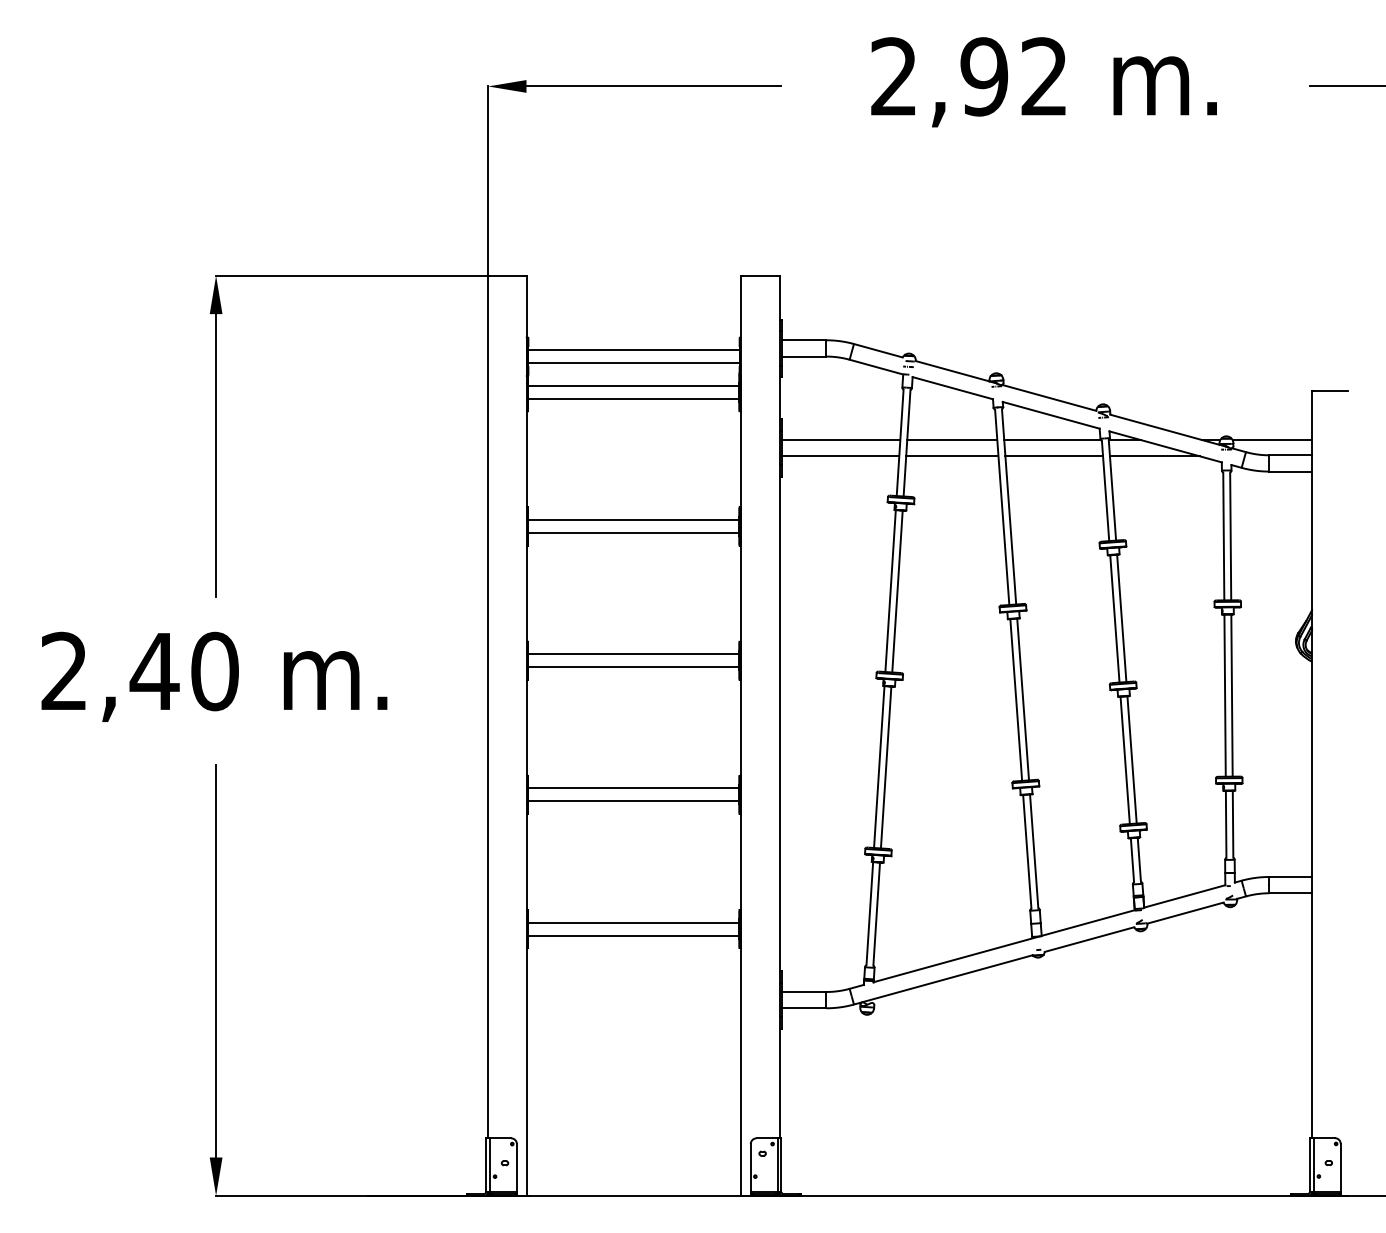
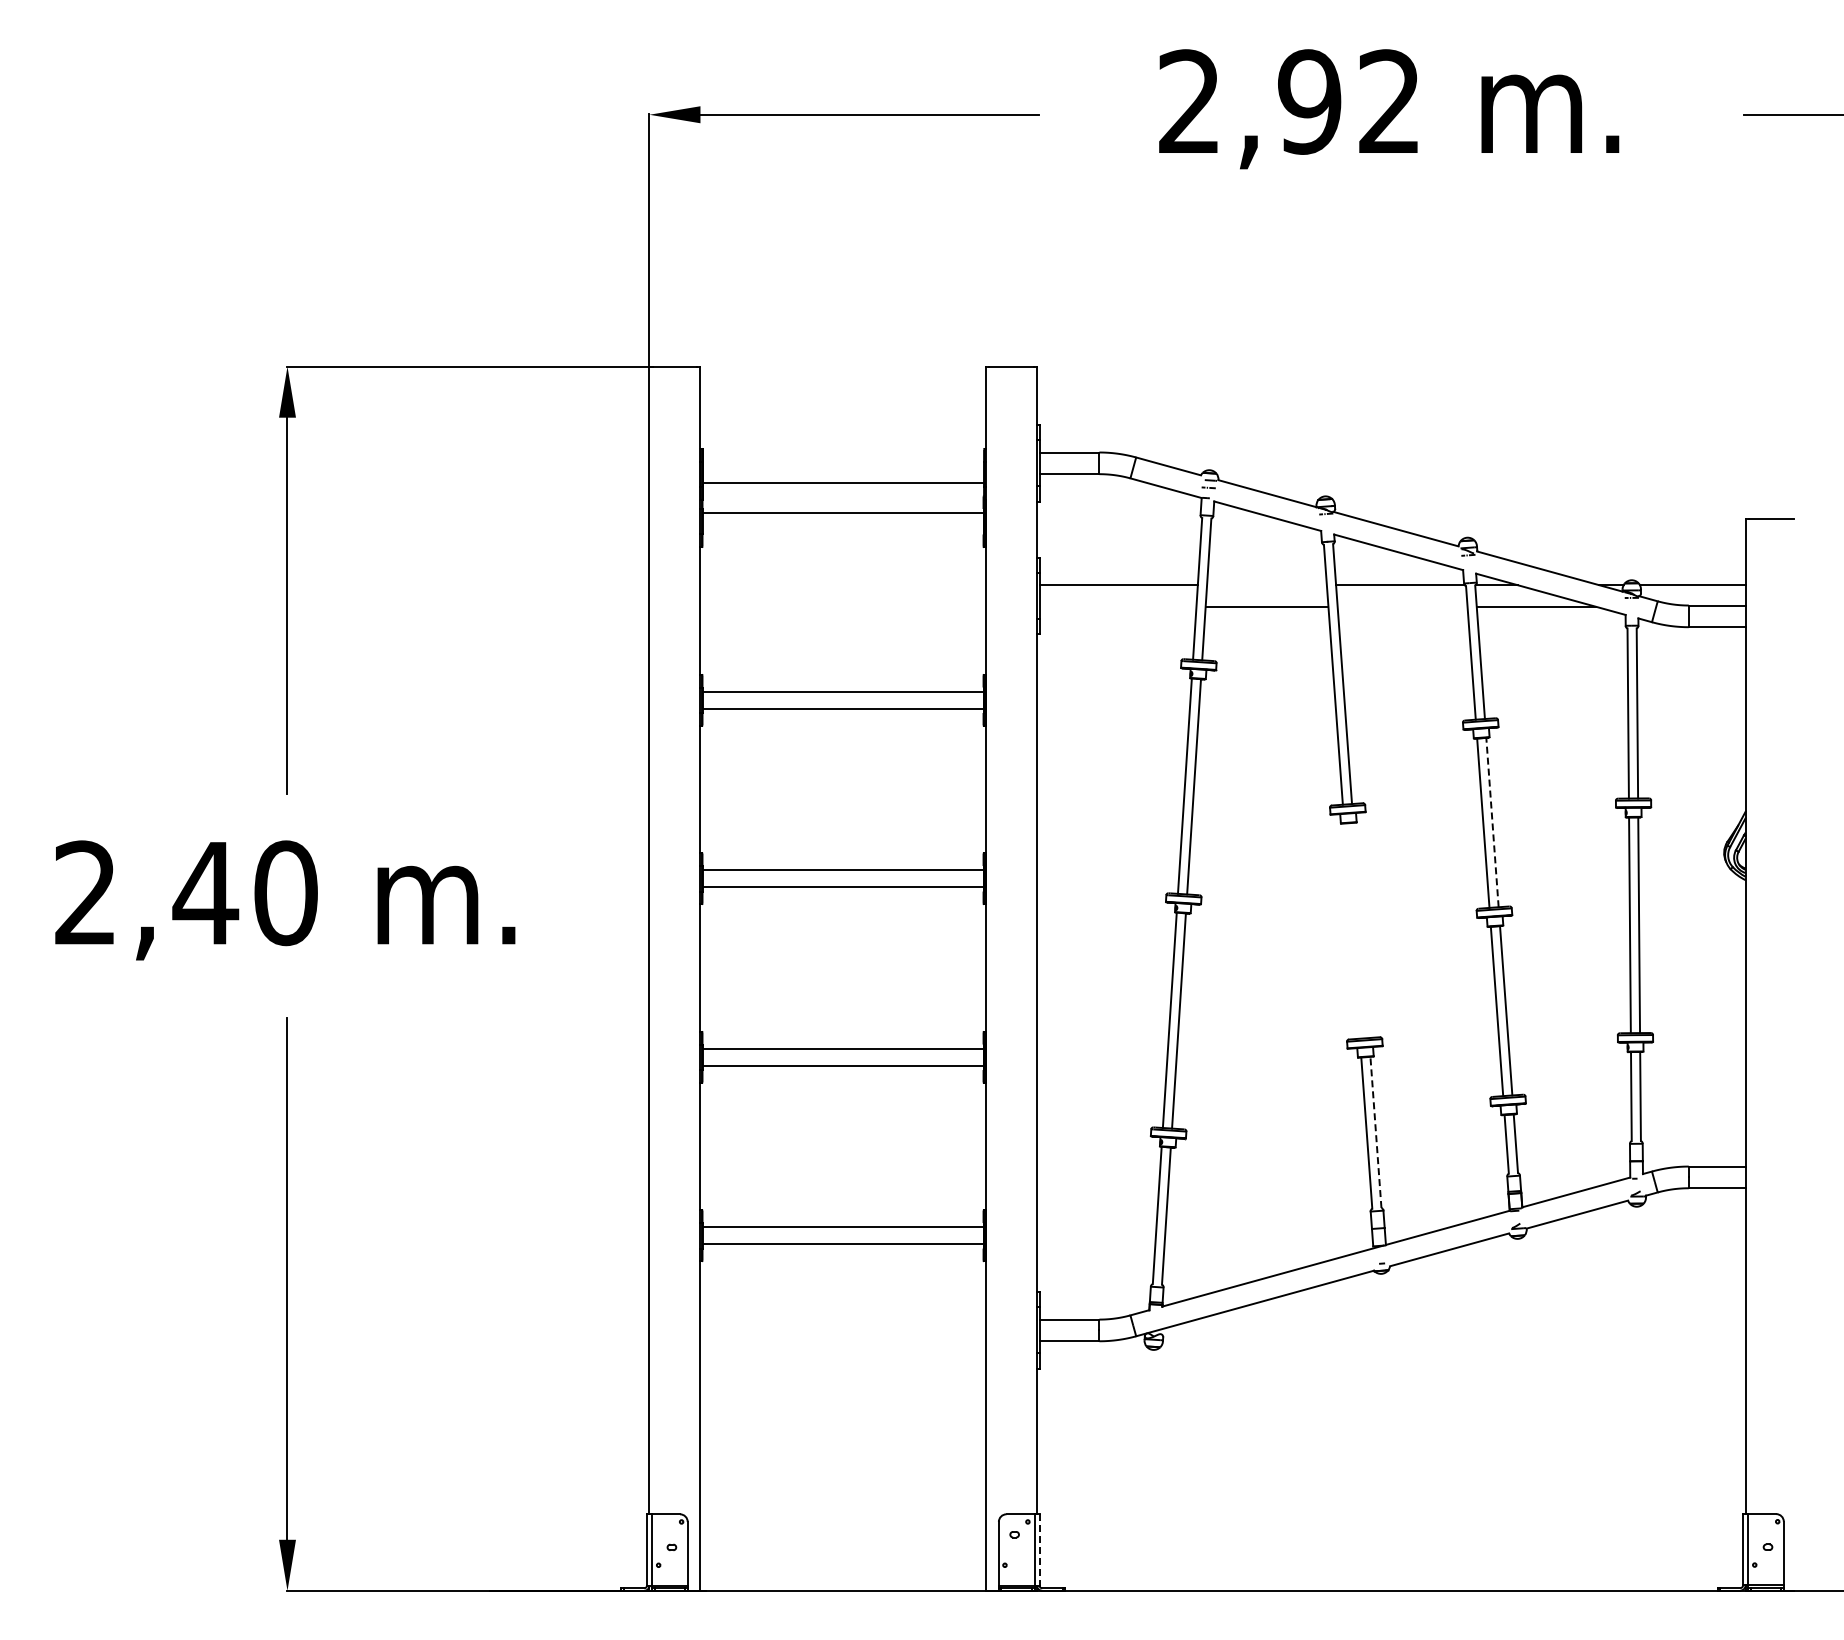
line: (633, 350) -> (843, 465), removed
line: (633, 398) -> (842, 530), removed
line: (951, 440) -> (1266, 585), removed
line: (840, 456) -> (1118, 606), removed
line: (1054, 456) -> (1402, 606), removed
line: (1121, 618) -> (1492, 822), solid -> dashed
line: (1015, 699) -> (1351, 930), removed
line: (1023, 699) -> (1361, 930), removed
line: (1033, 851) -> (1375, 1132), solid -> dashed
line: (781, 1165) -> (1039, 1550), solid -> dashed

